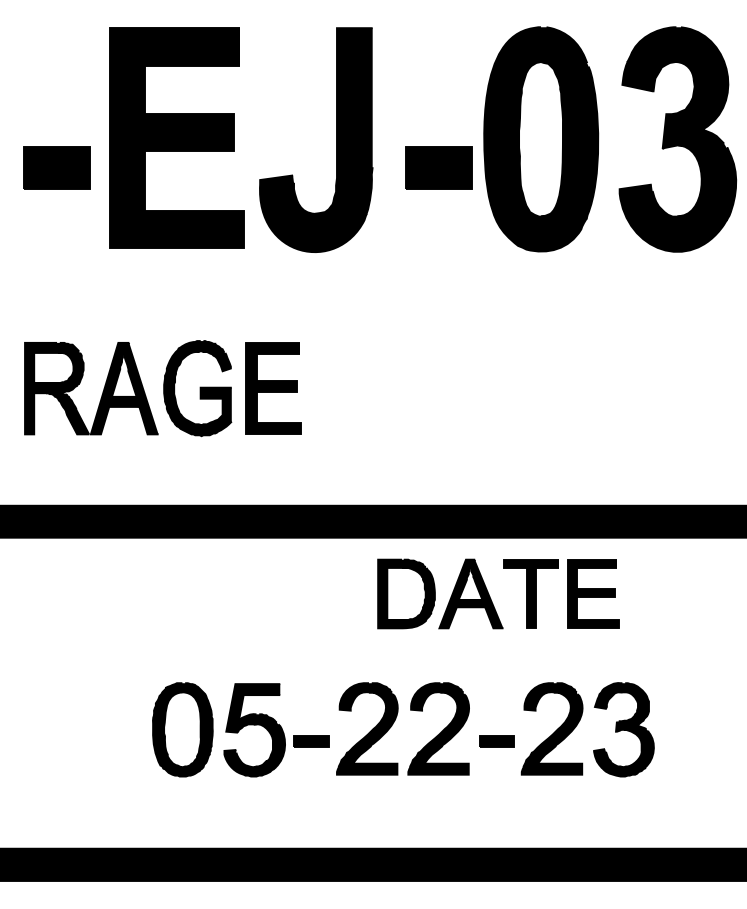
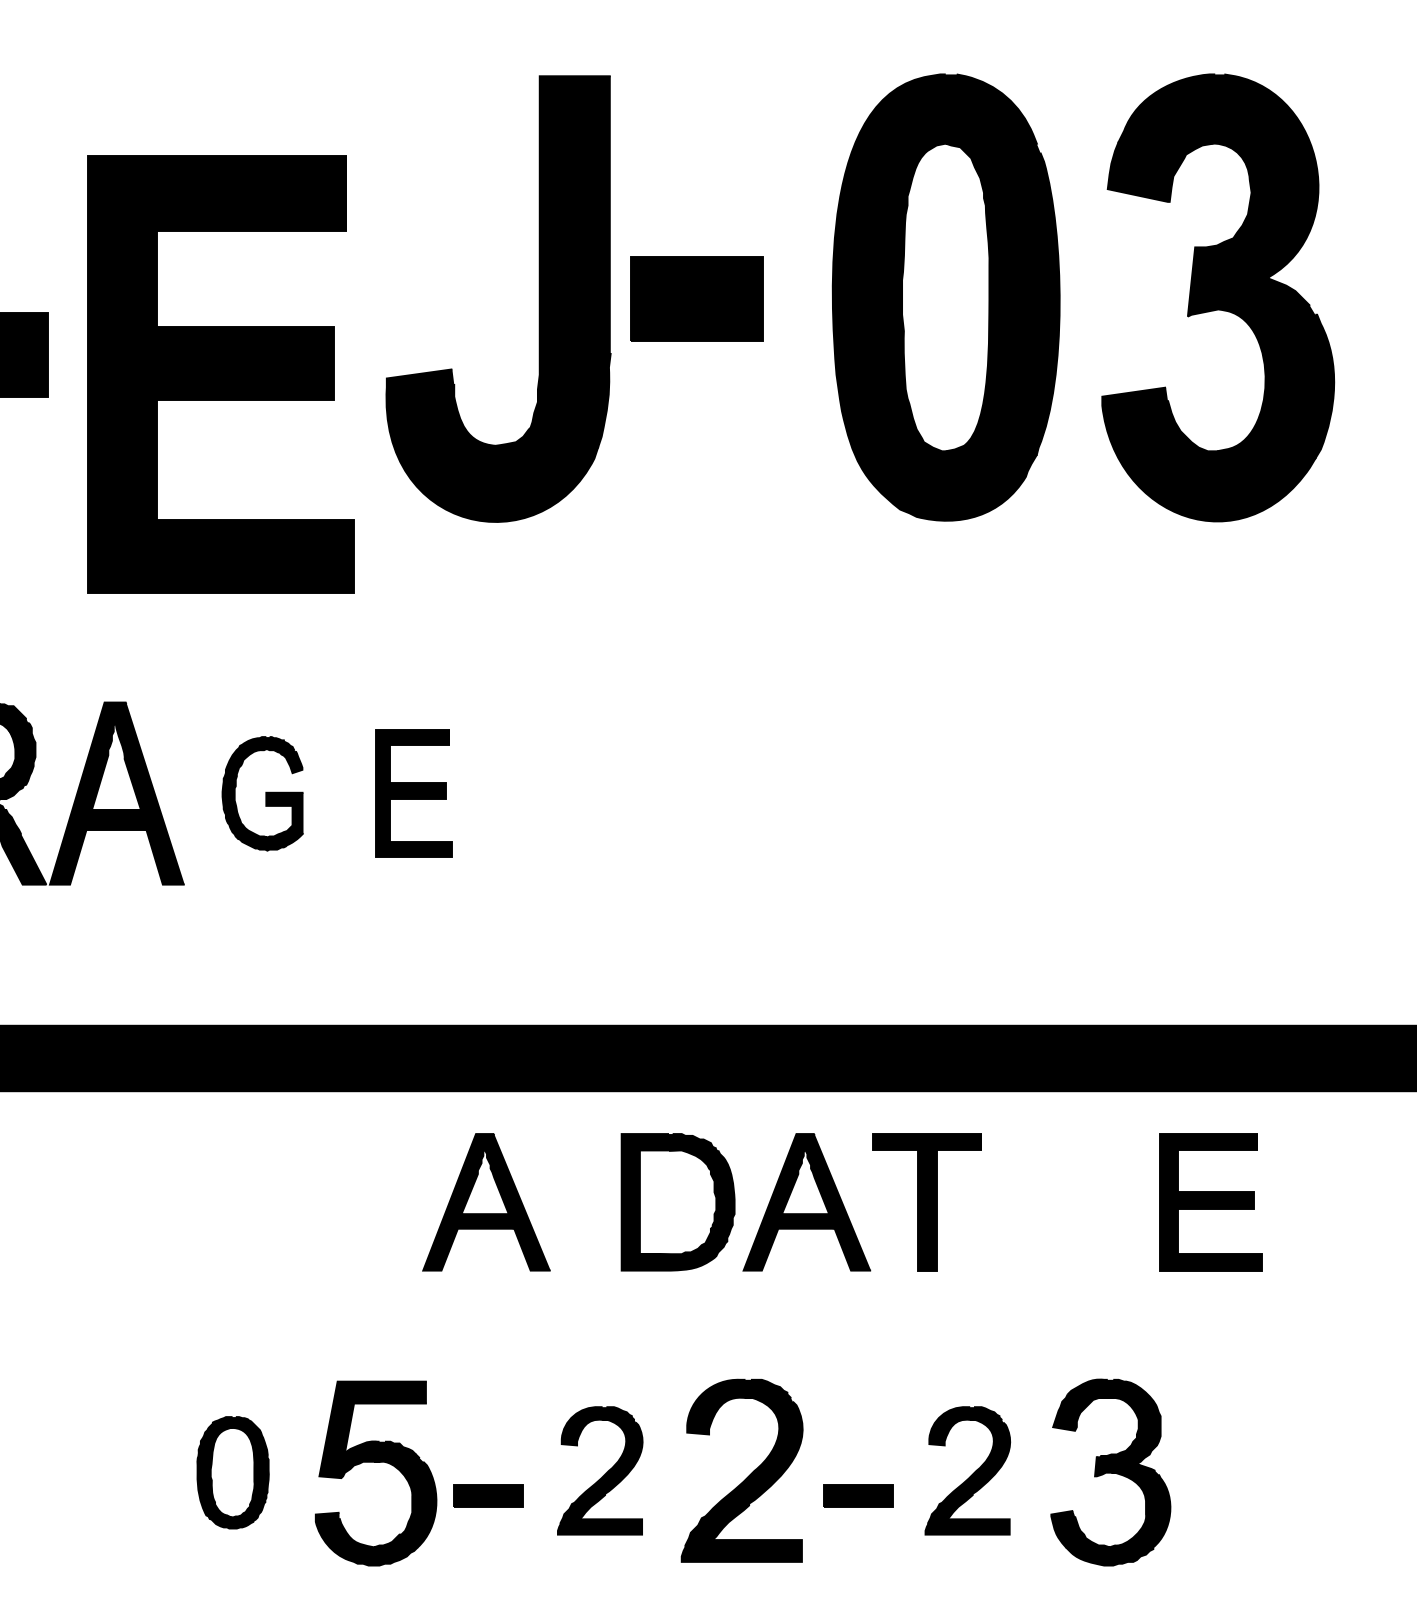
part: (176, 137) -> (220, 373), moved
part: (438, 167) -> (695, 297), moved
part: (197, 388) -> (262, 793), size x0.6
part: (273, 388) -> (413, 793), size x0.7
part: (309, 593) -> (485, 1201), added
part: (593, 593) -> (1211, 1201), moved
part: (367, 728) -> (600, 1469), size x0.7
part: (551, 728) -> (966, 1469), size x0.7
part: (182, 729) -> (232, 1471), size x0.6

